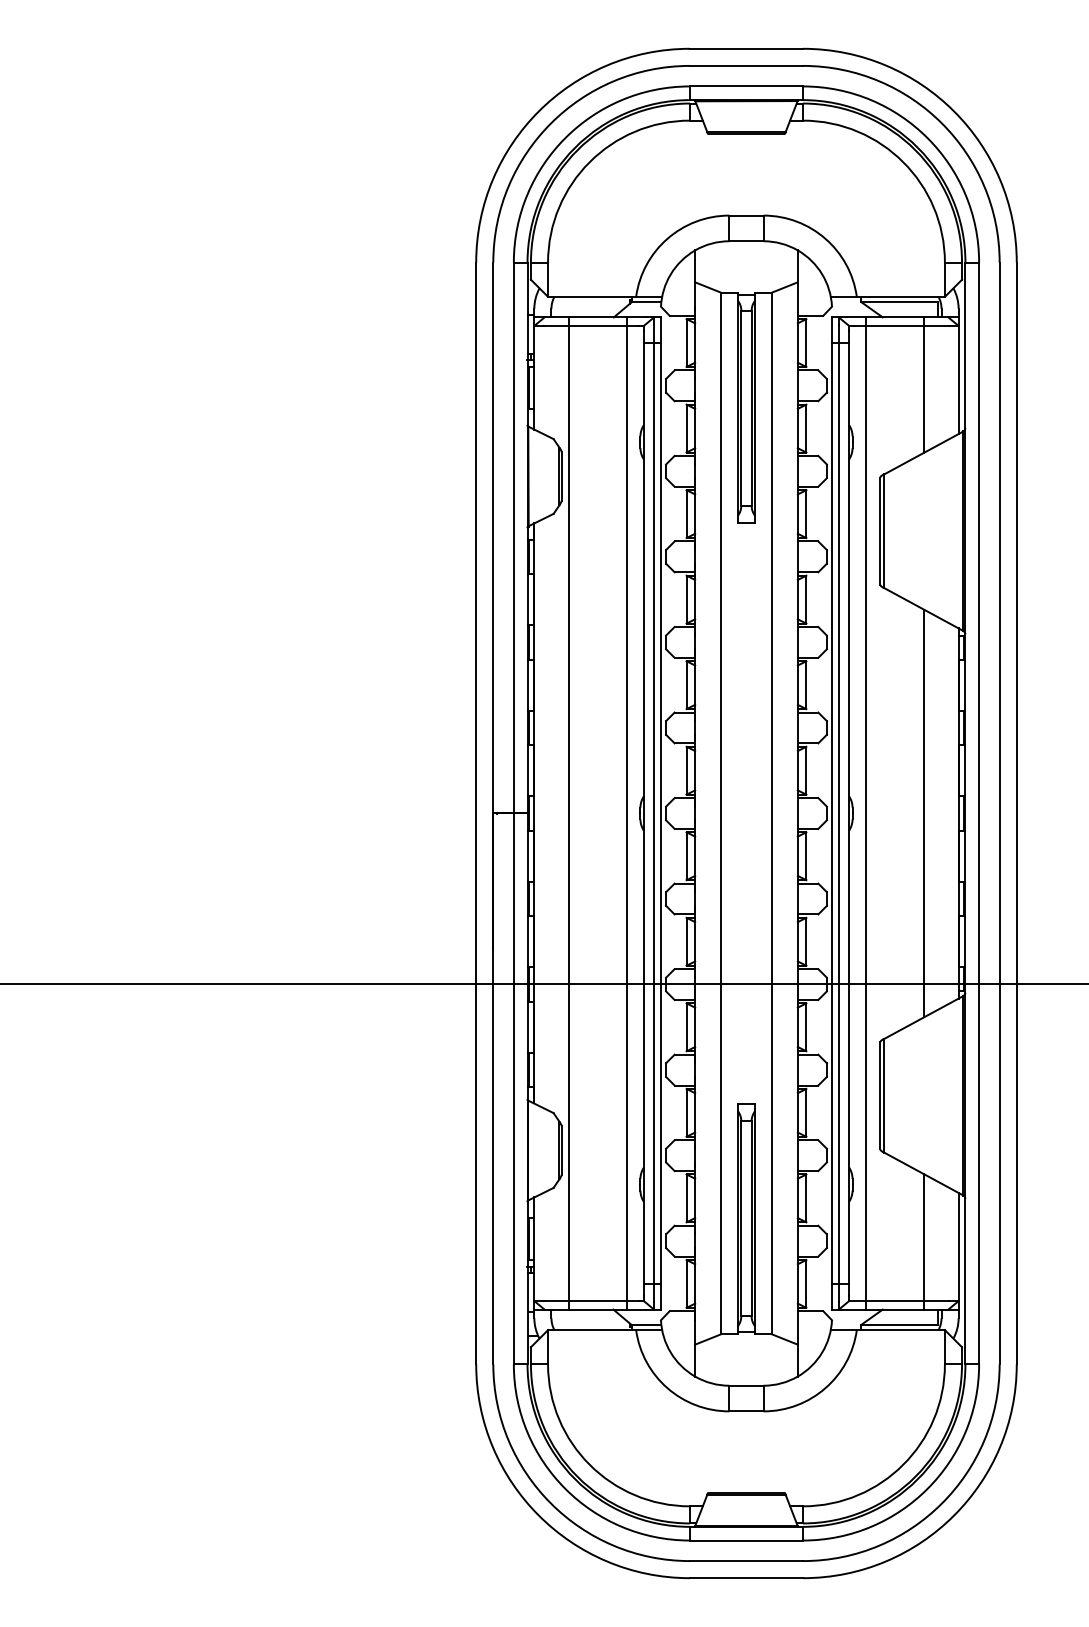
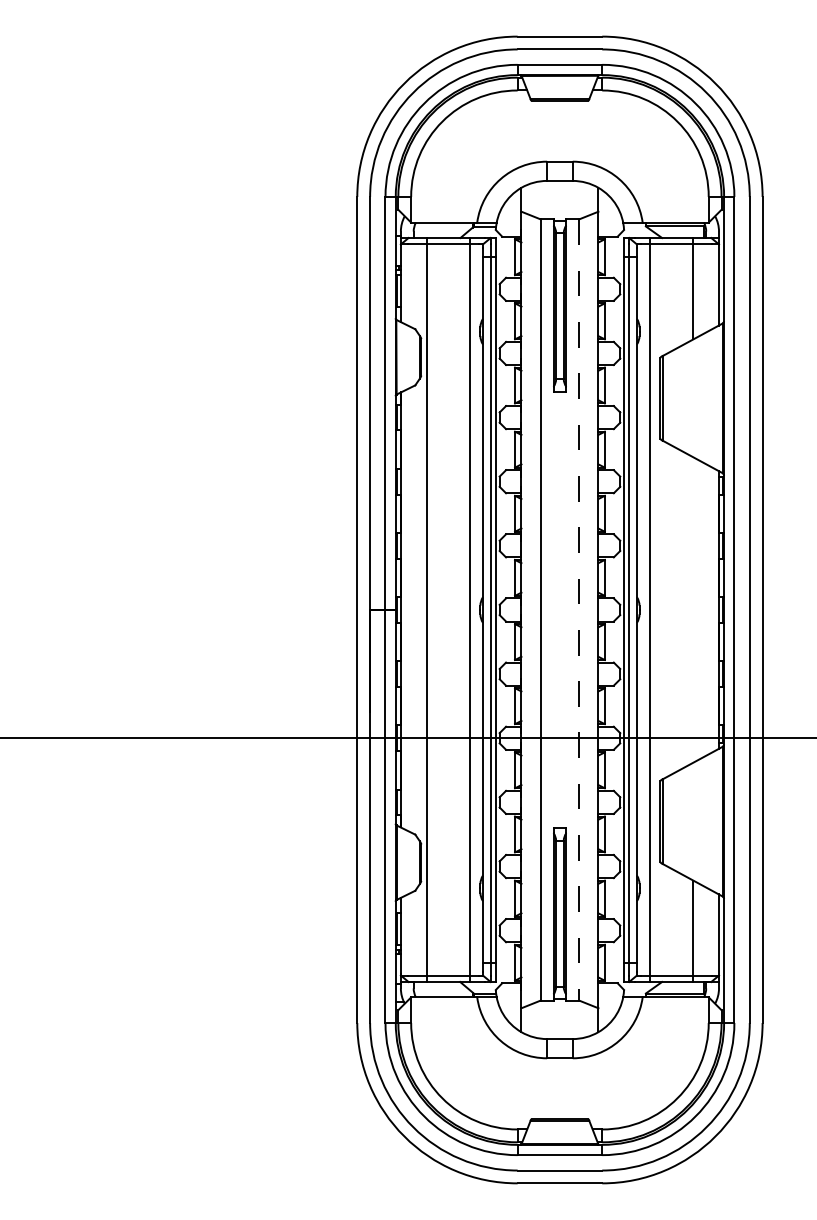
line: (772, 813) -> (579, 610), solid -> dashed
line: (924, 813) -> (693, 610), removed

